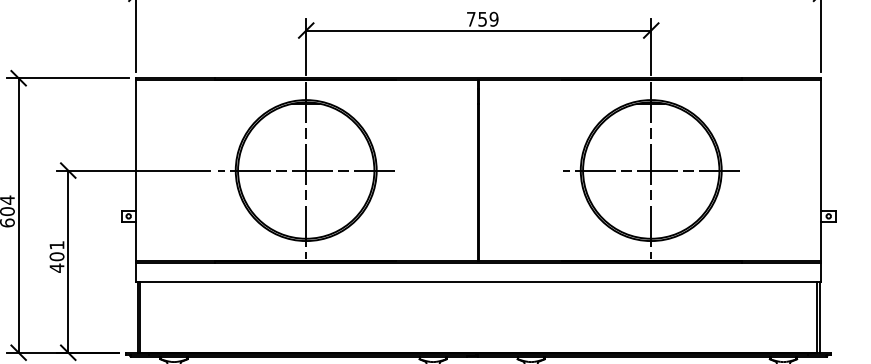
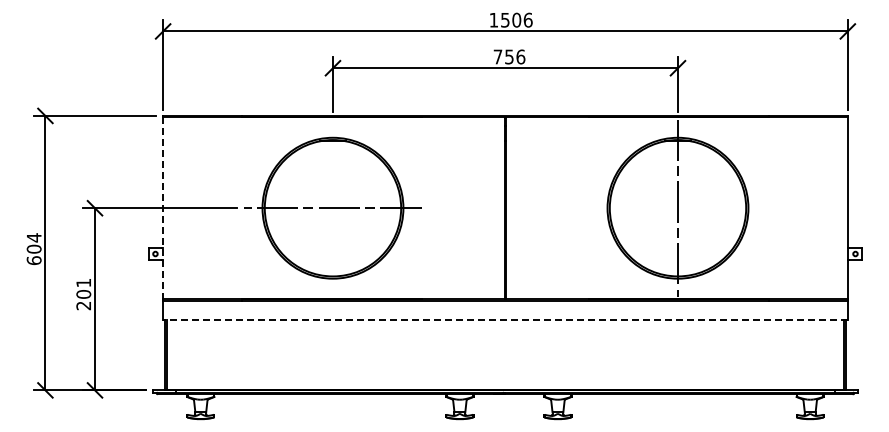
text: (493, 18) -> (520, 56), 759 -> 756
line: (305, 169) -> (332, 207), removed
line: (136, 170) -> (163, 208), solid -> dashed
line: (650, 170) -> (677, 208), removed
text: (56, 267) -> (83, 305), 401 -> 201
line: (477, 281) -> (504, 319), solid -> dashed

